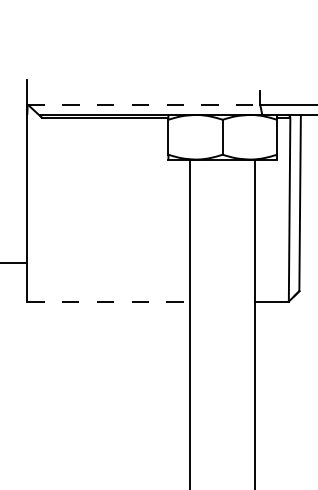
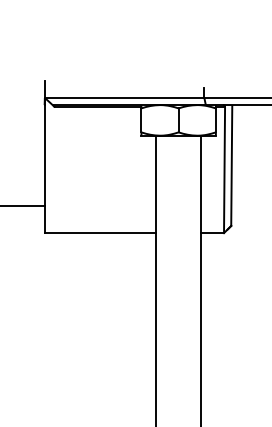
line: (143, 103) -> (124, 97), dashed -> solid
line: (108, 302) -> (100, 233), dashed -> solid

